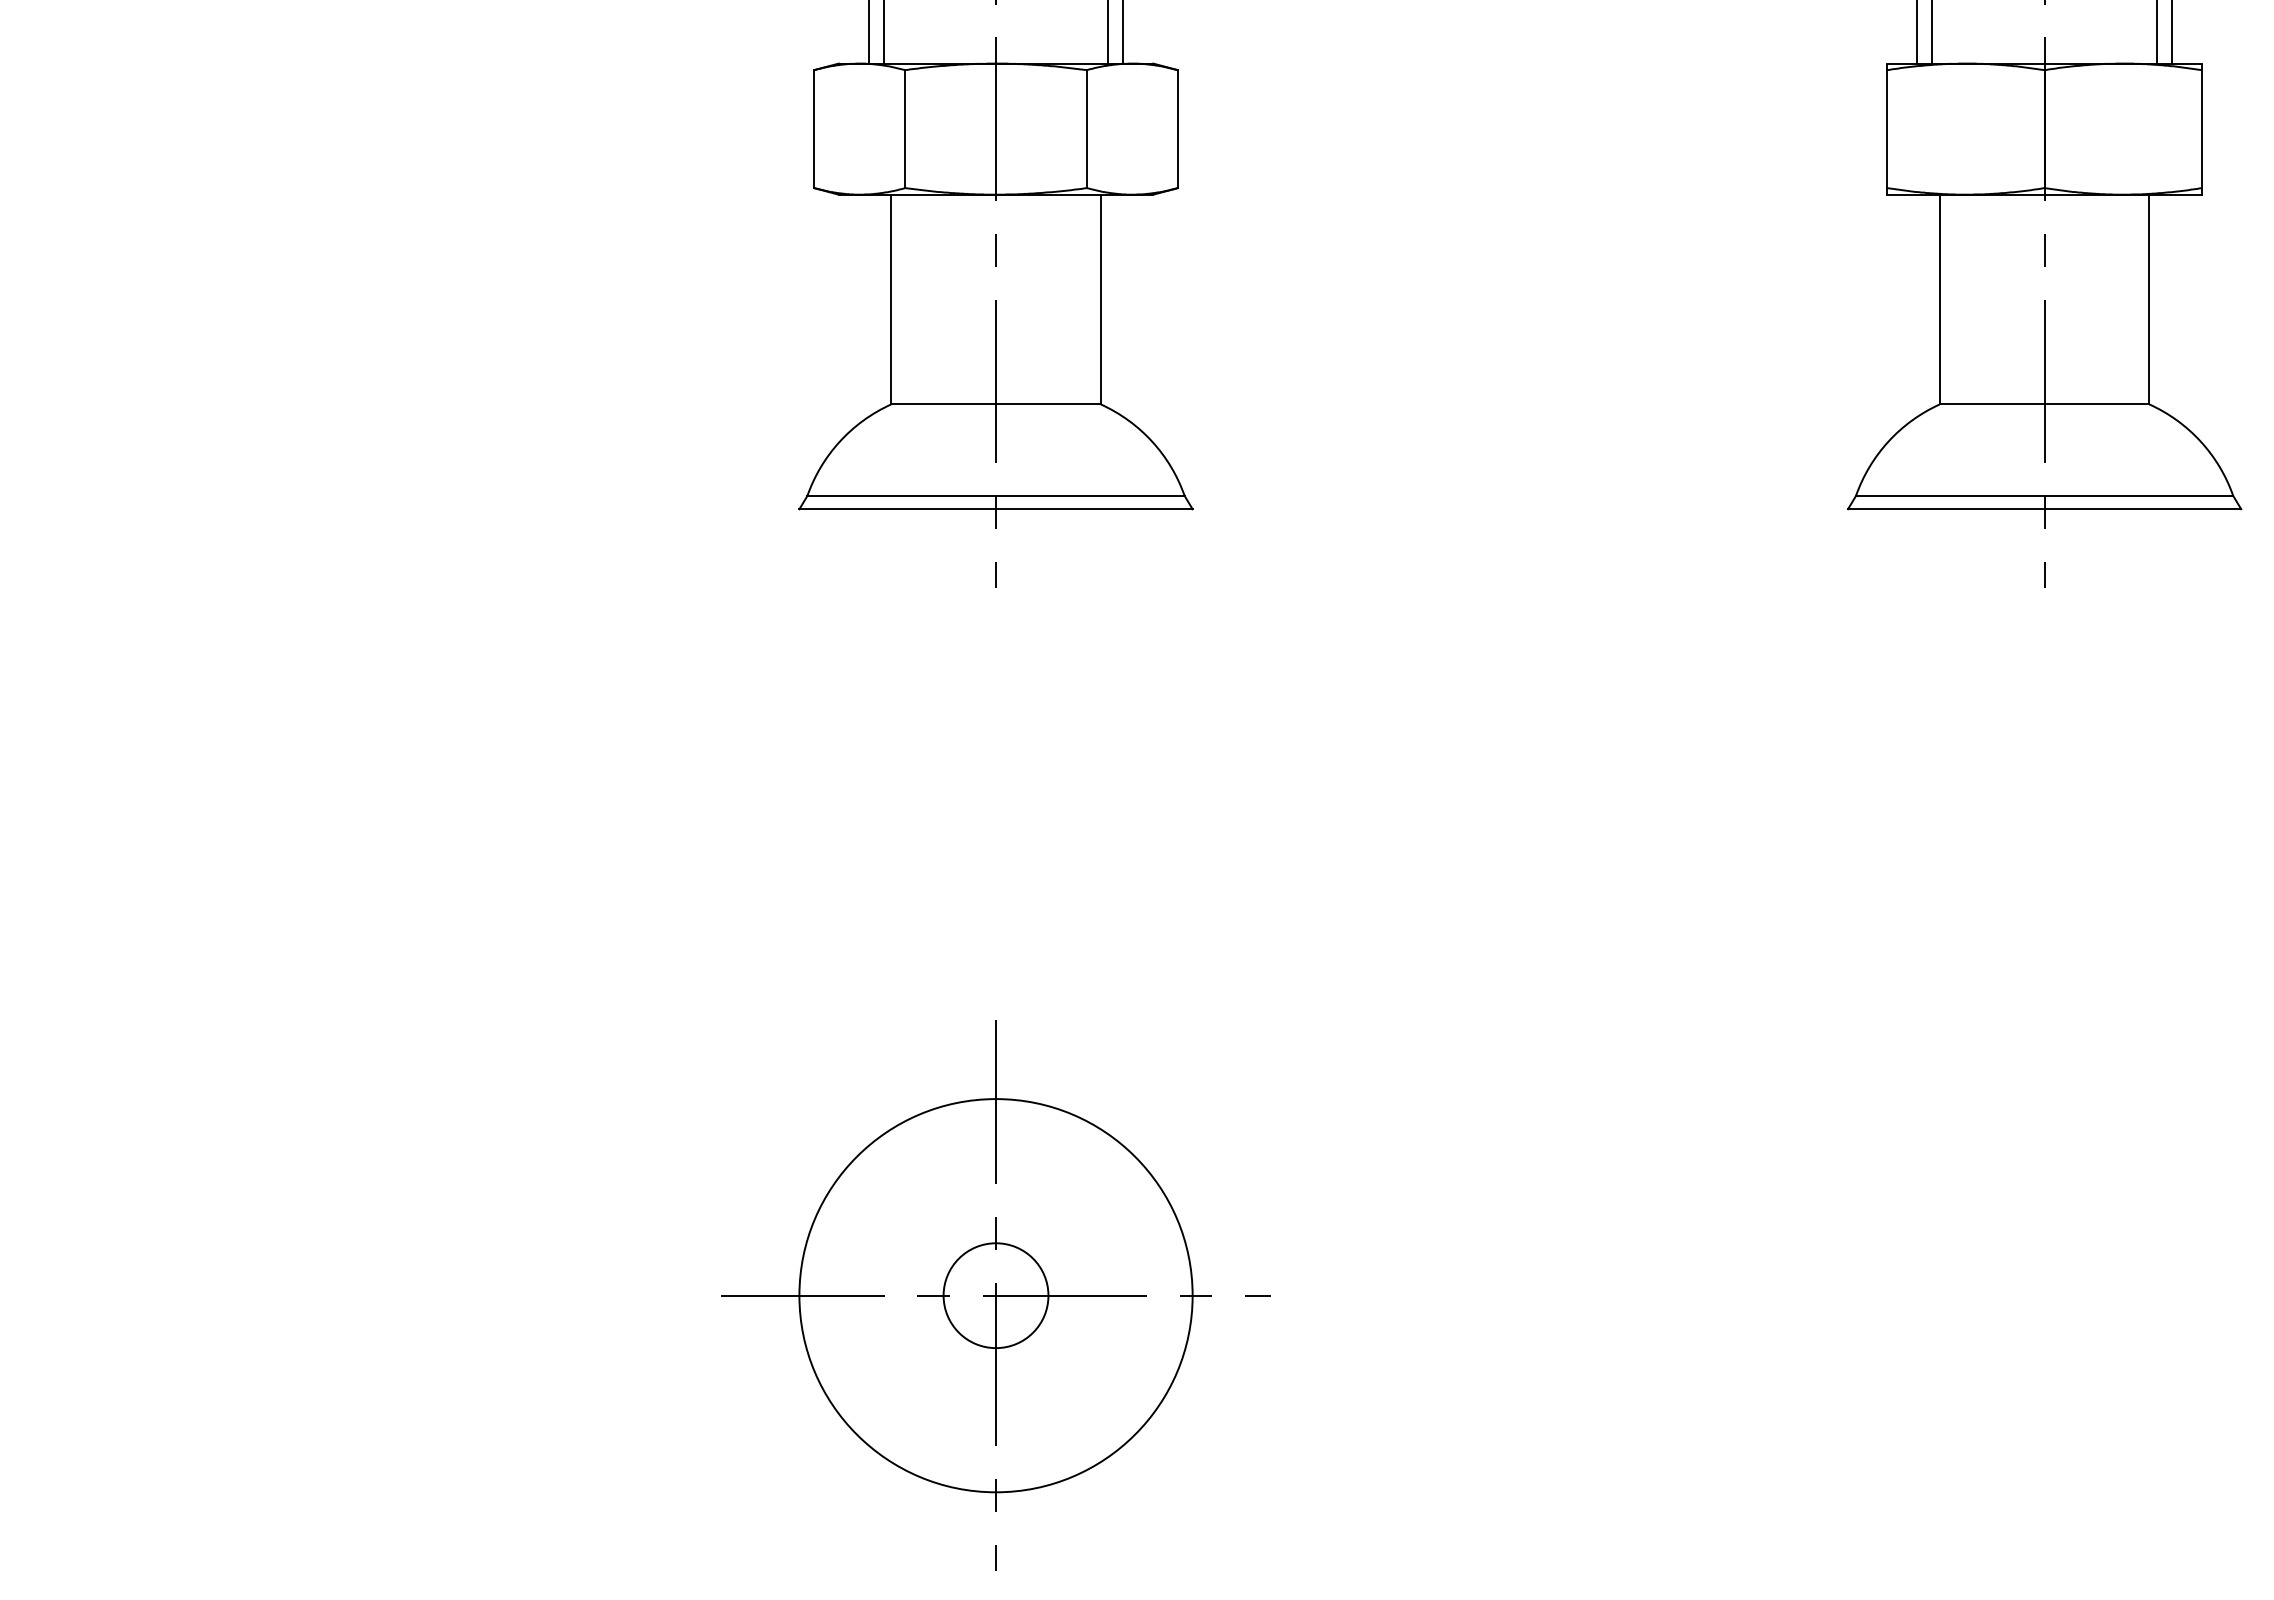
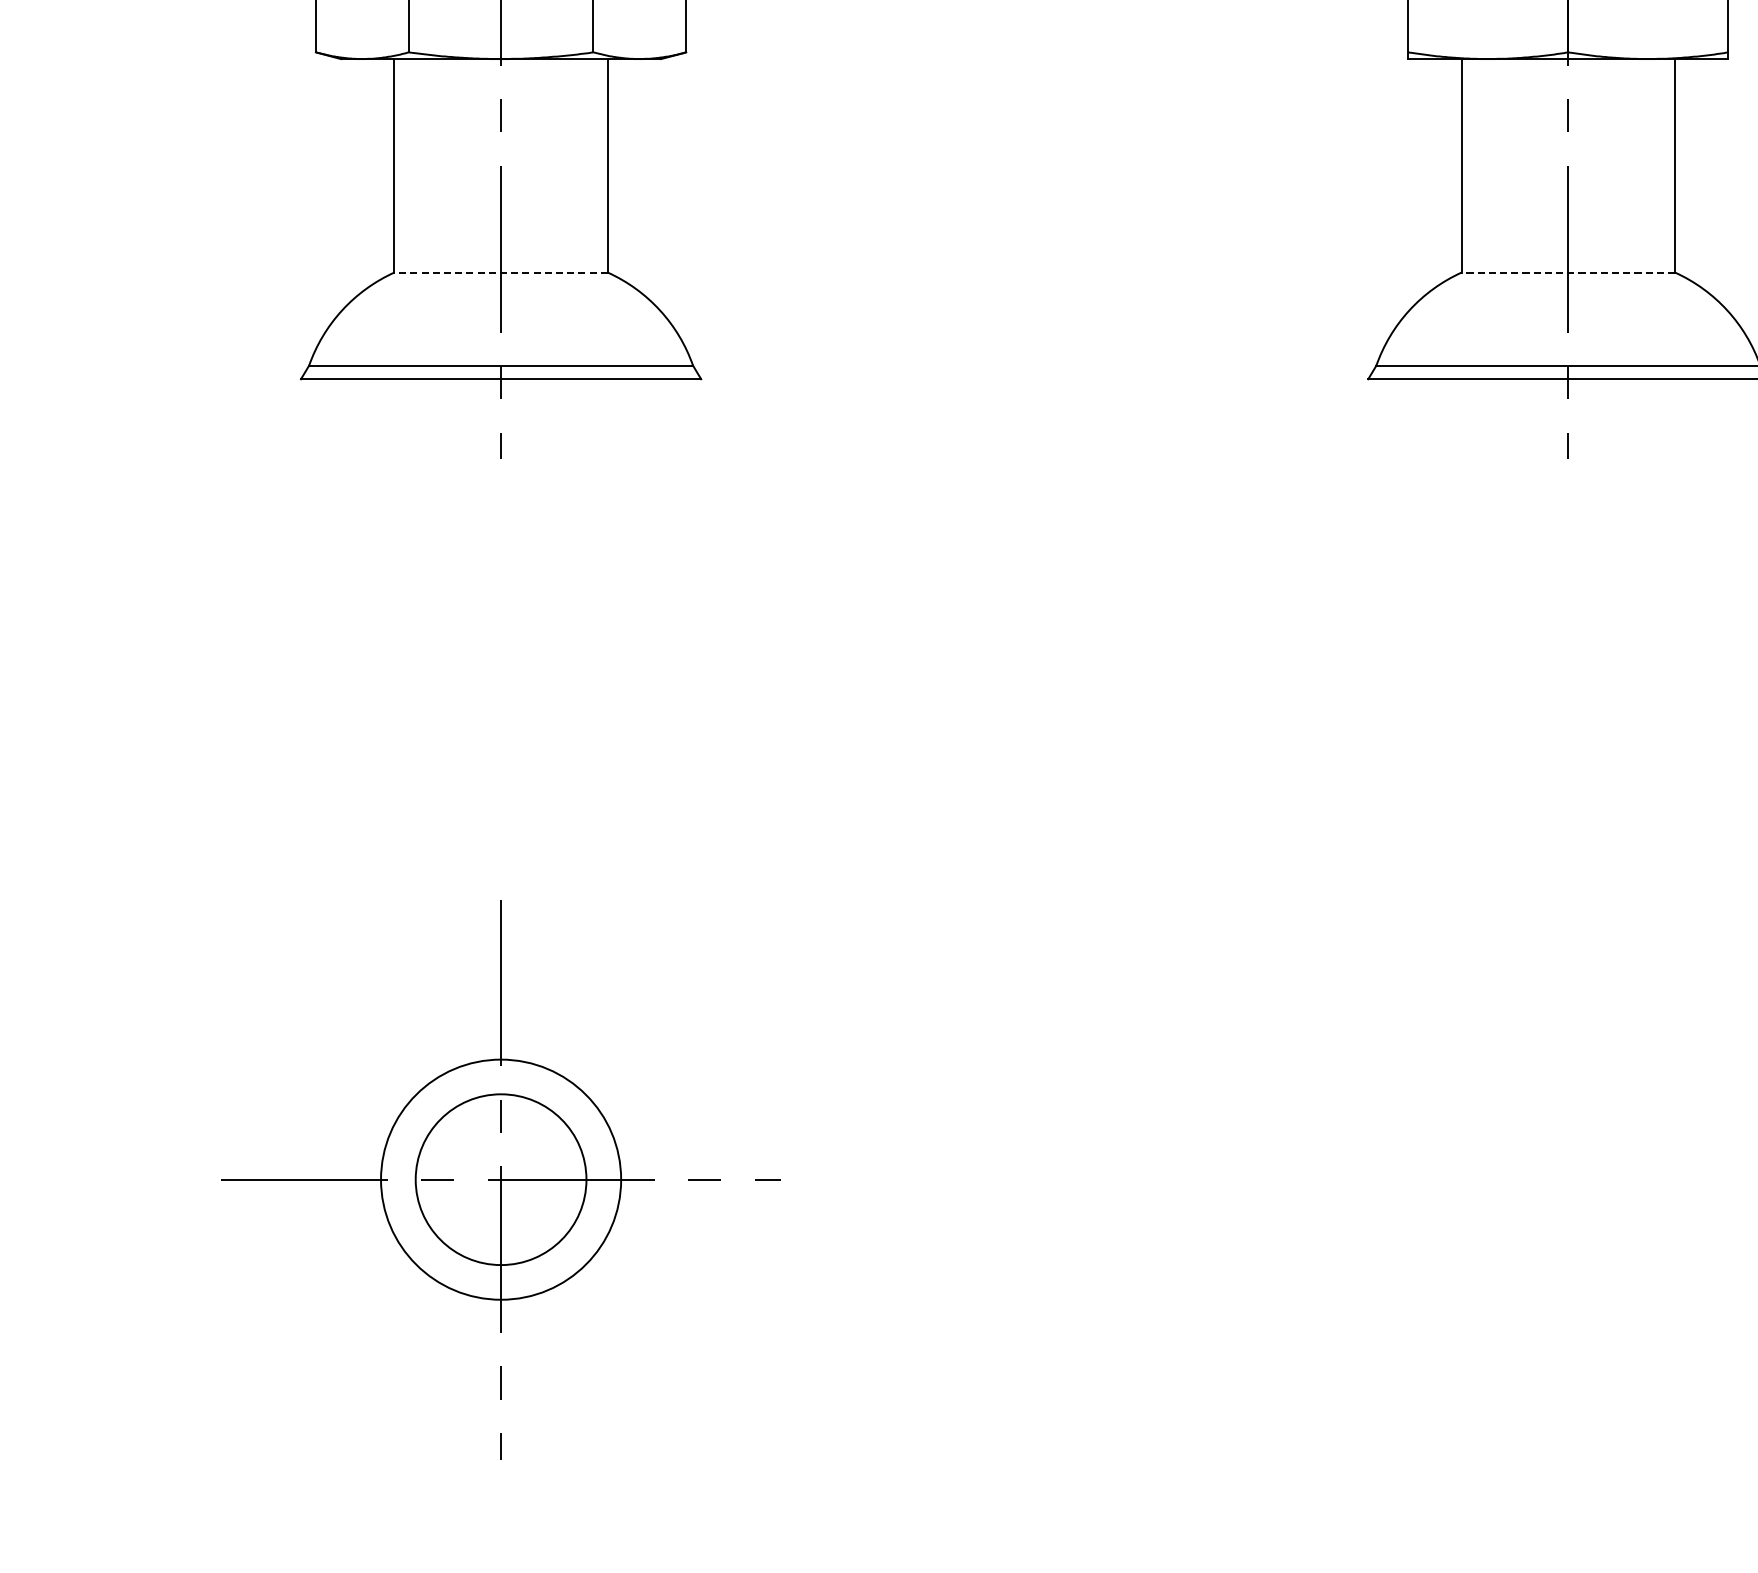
line: (996, 404) -> (501, 272), solid -> dashed
line: (2044, 404) -> (1568, 272), solid -> dashed
circle: (995, 1295) -> (500, 1179), size x0.6
circle: (995, 1295) -> (500, 1179), size x1.6

